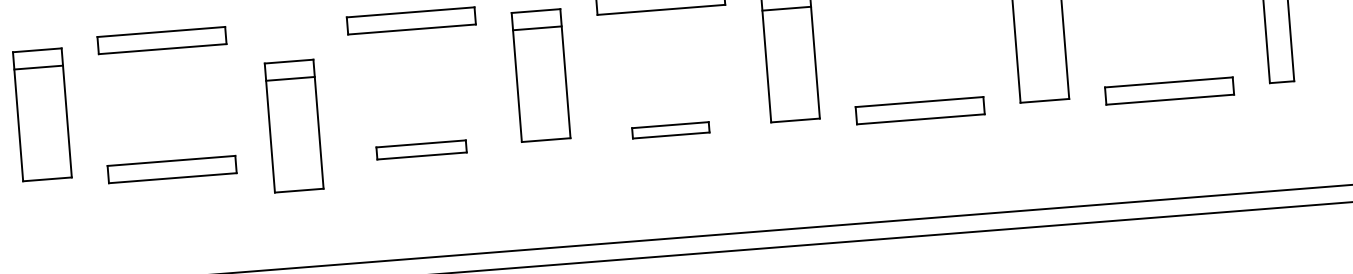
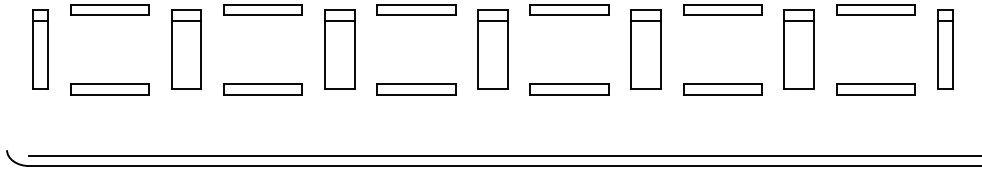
part: (293, 125) -> (339, 49), moved
part: (670, 130) -> (569, 89), size x1.67
part: (421, 149) -> (416, 89), size x1.43

